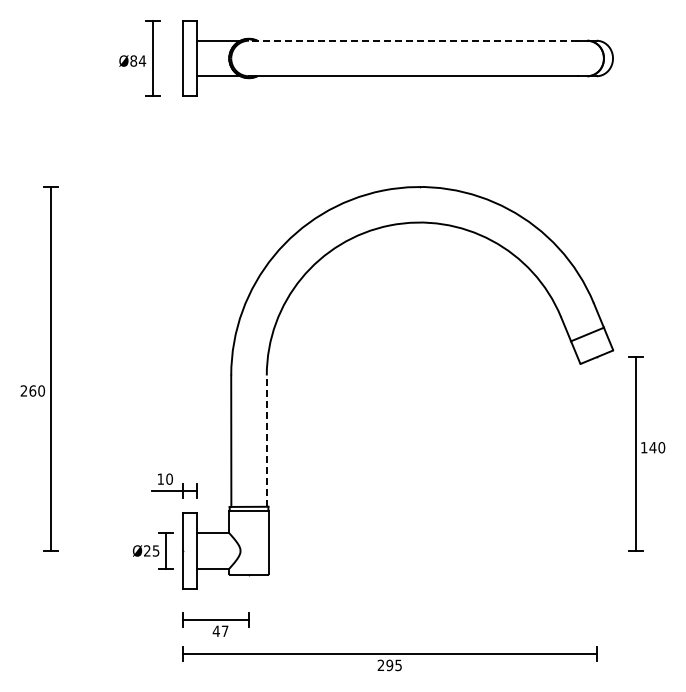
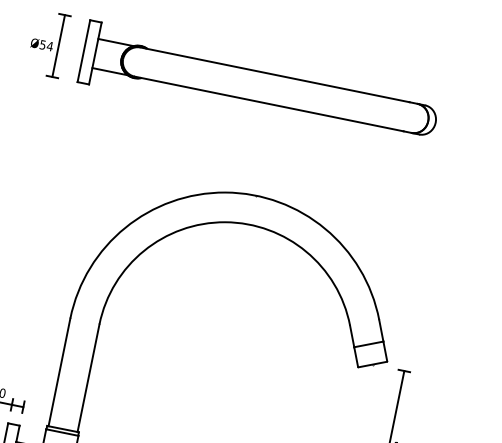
line: (412, 40) -> (274, 74), dashed -> solid
text: (133, 60) -> (42, 44), Ø84 -> Ø54
line: (266, 441) -> (88, 378), dashed -> solid

